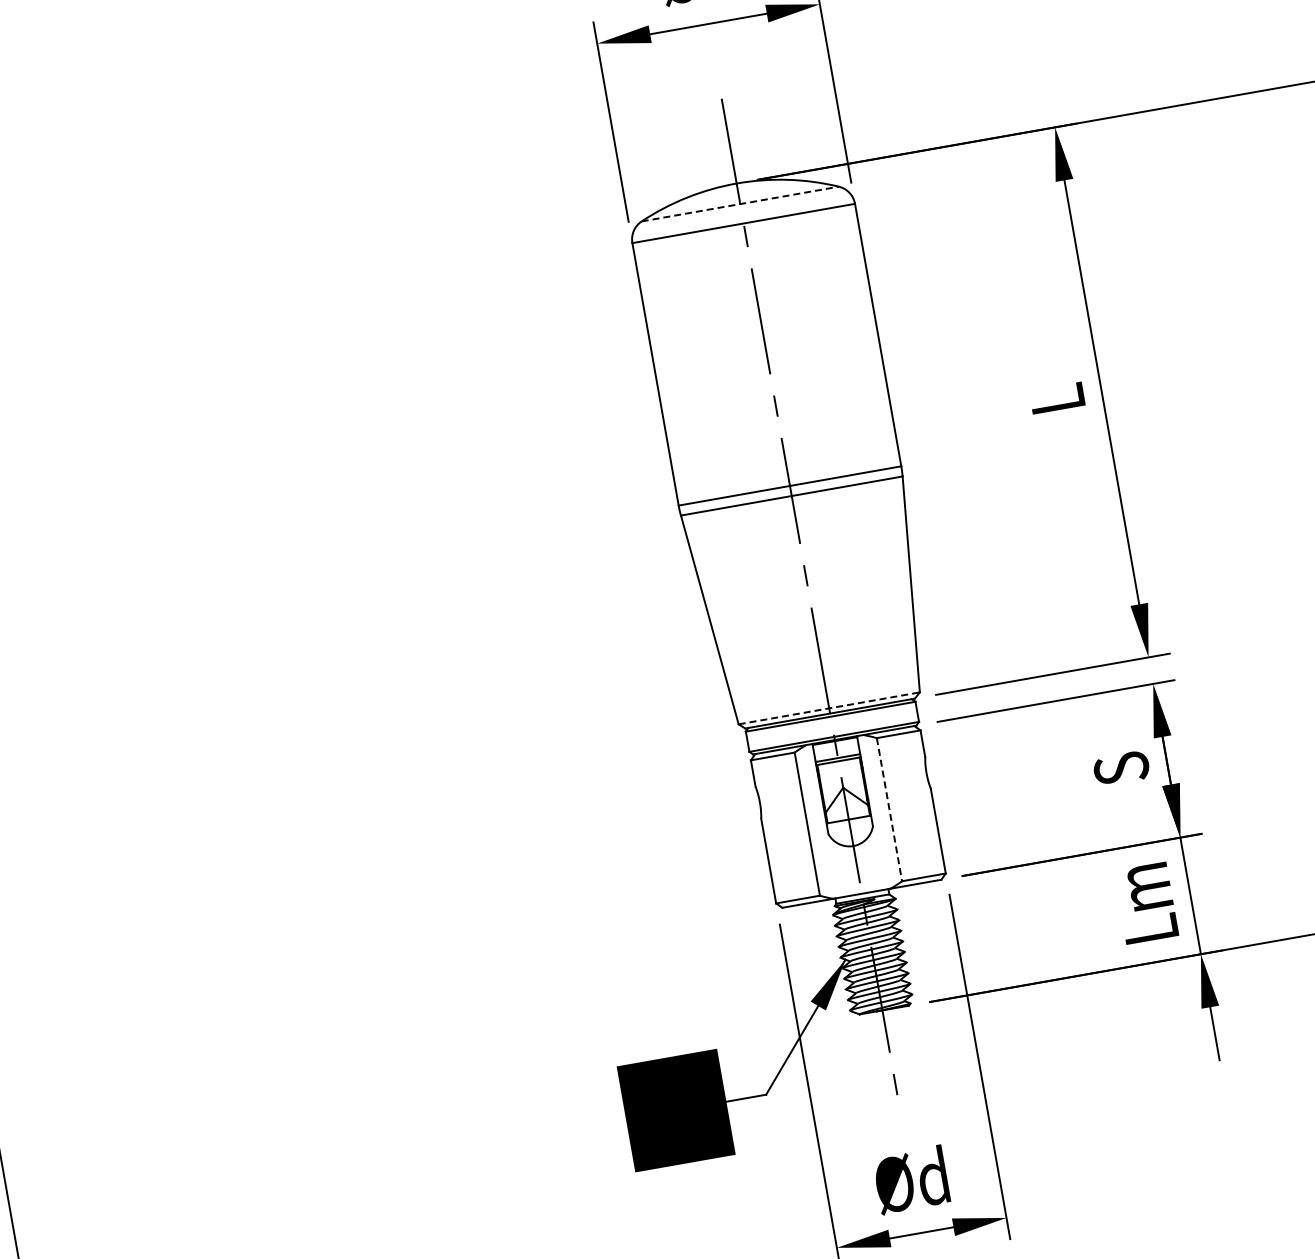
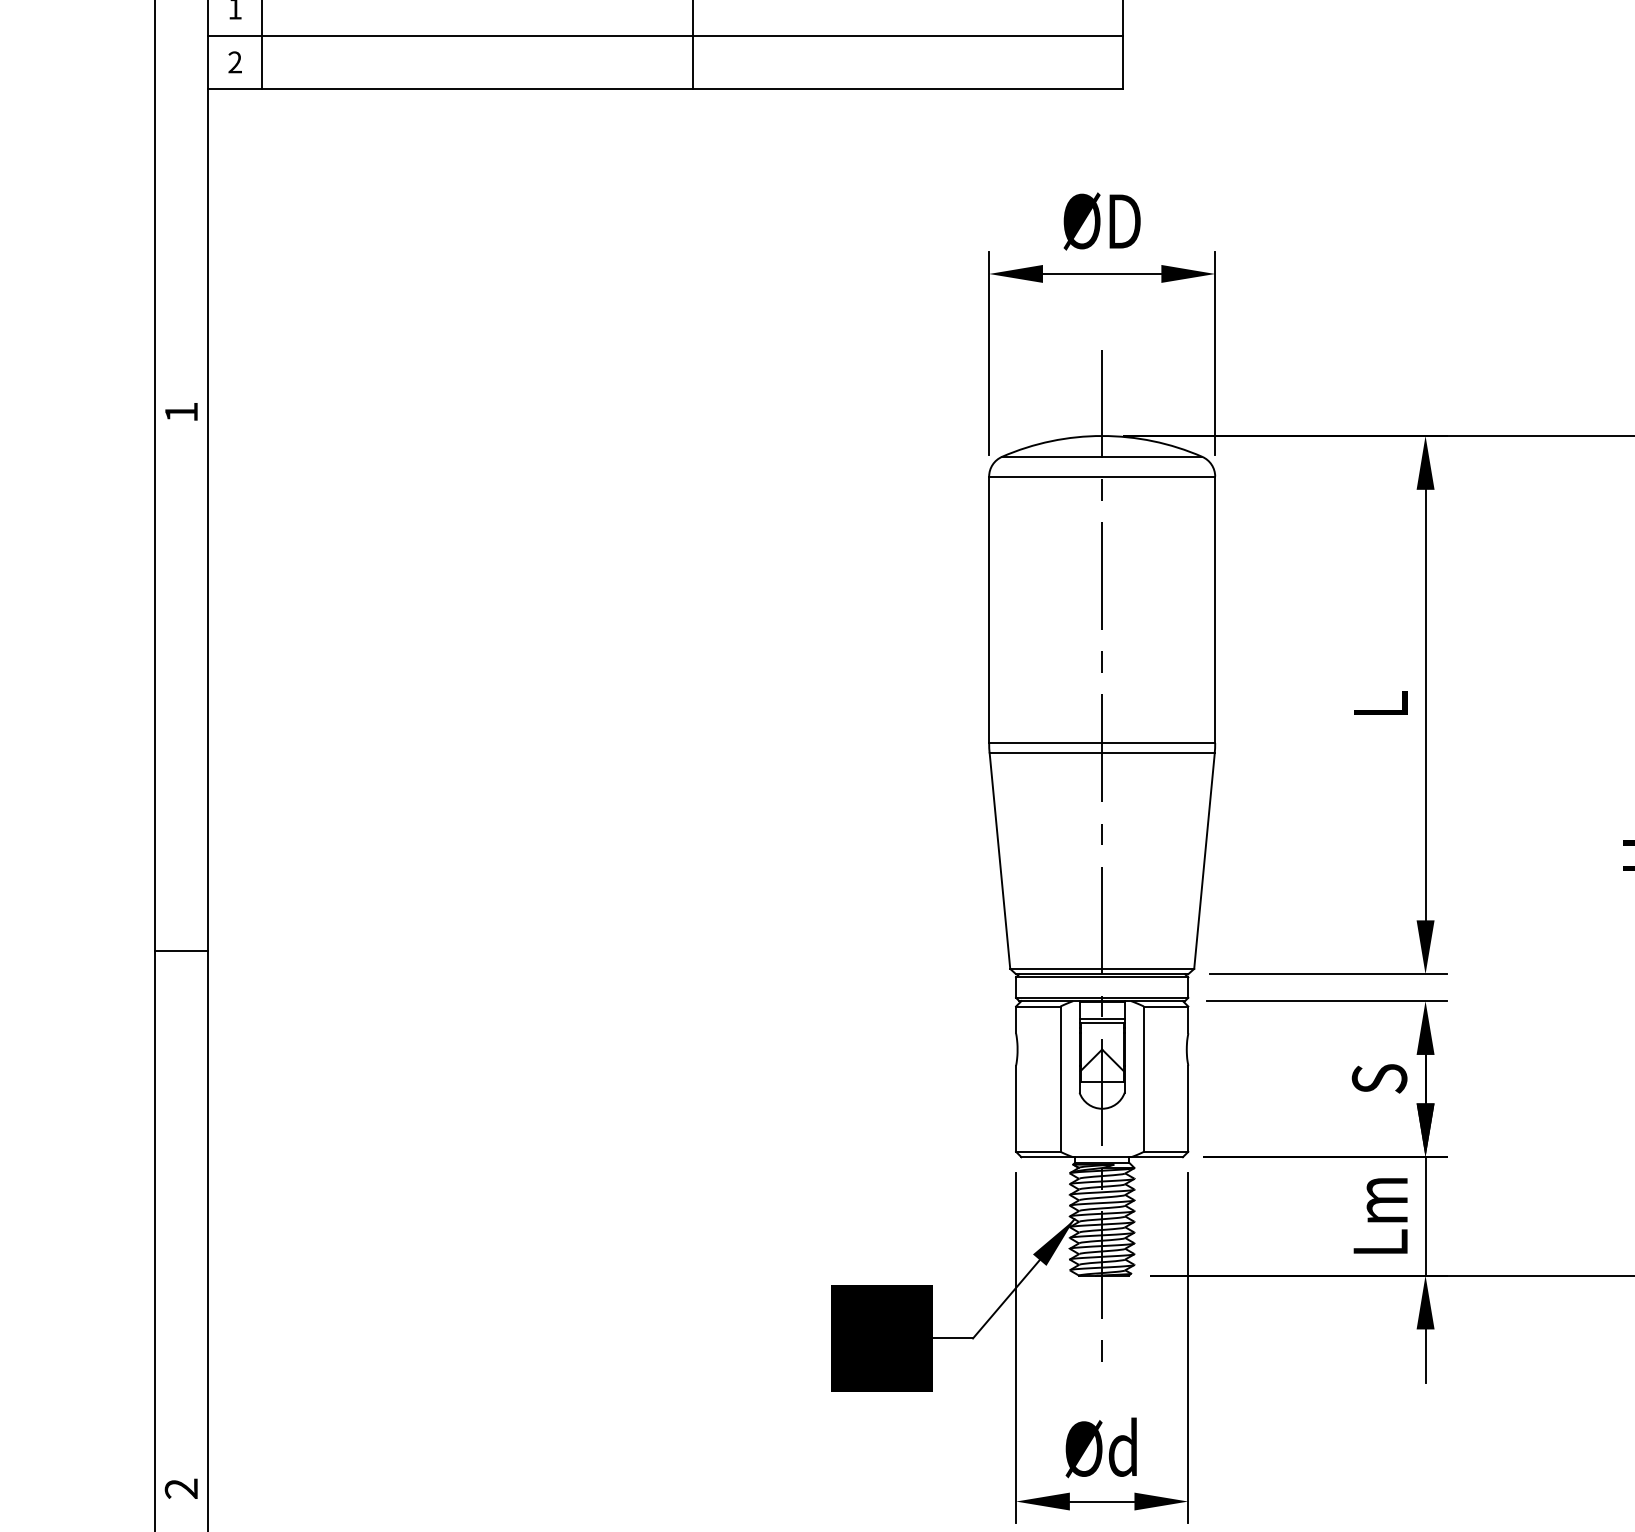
line: (740, 203) -> (1102, 456), dashed -> solid
line: (829, 707) -> (1102, 968), dashed -> solid
line: (889, 810) -> (1143, 1079), dashed -> solid

